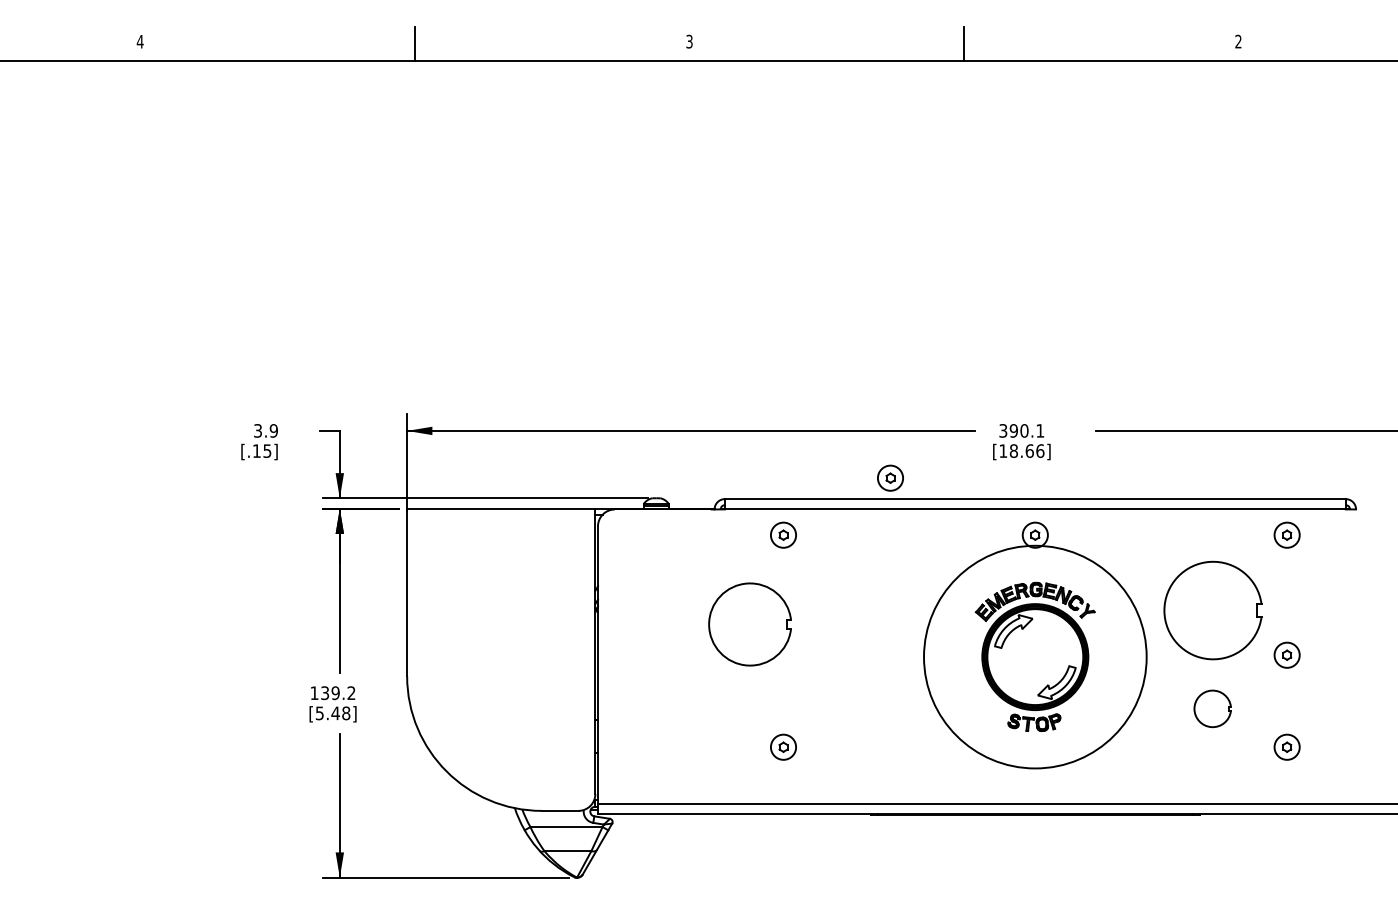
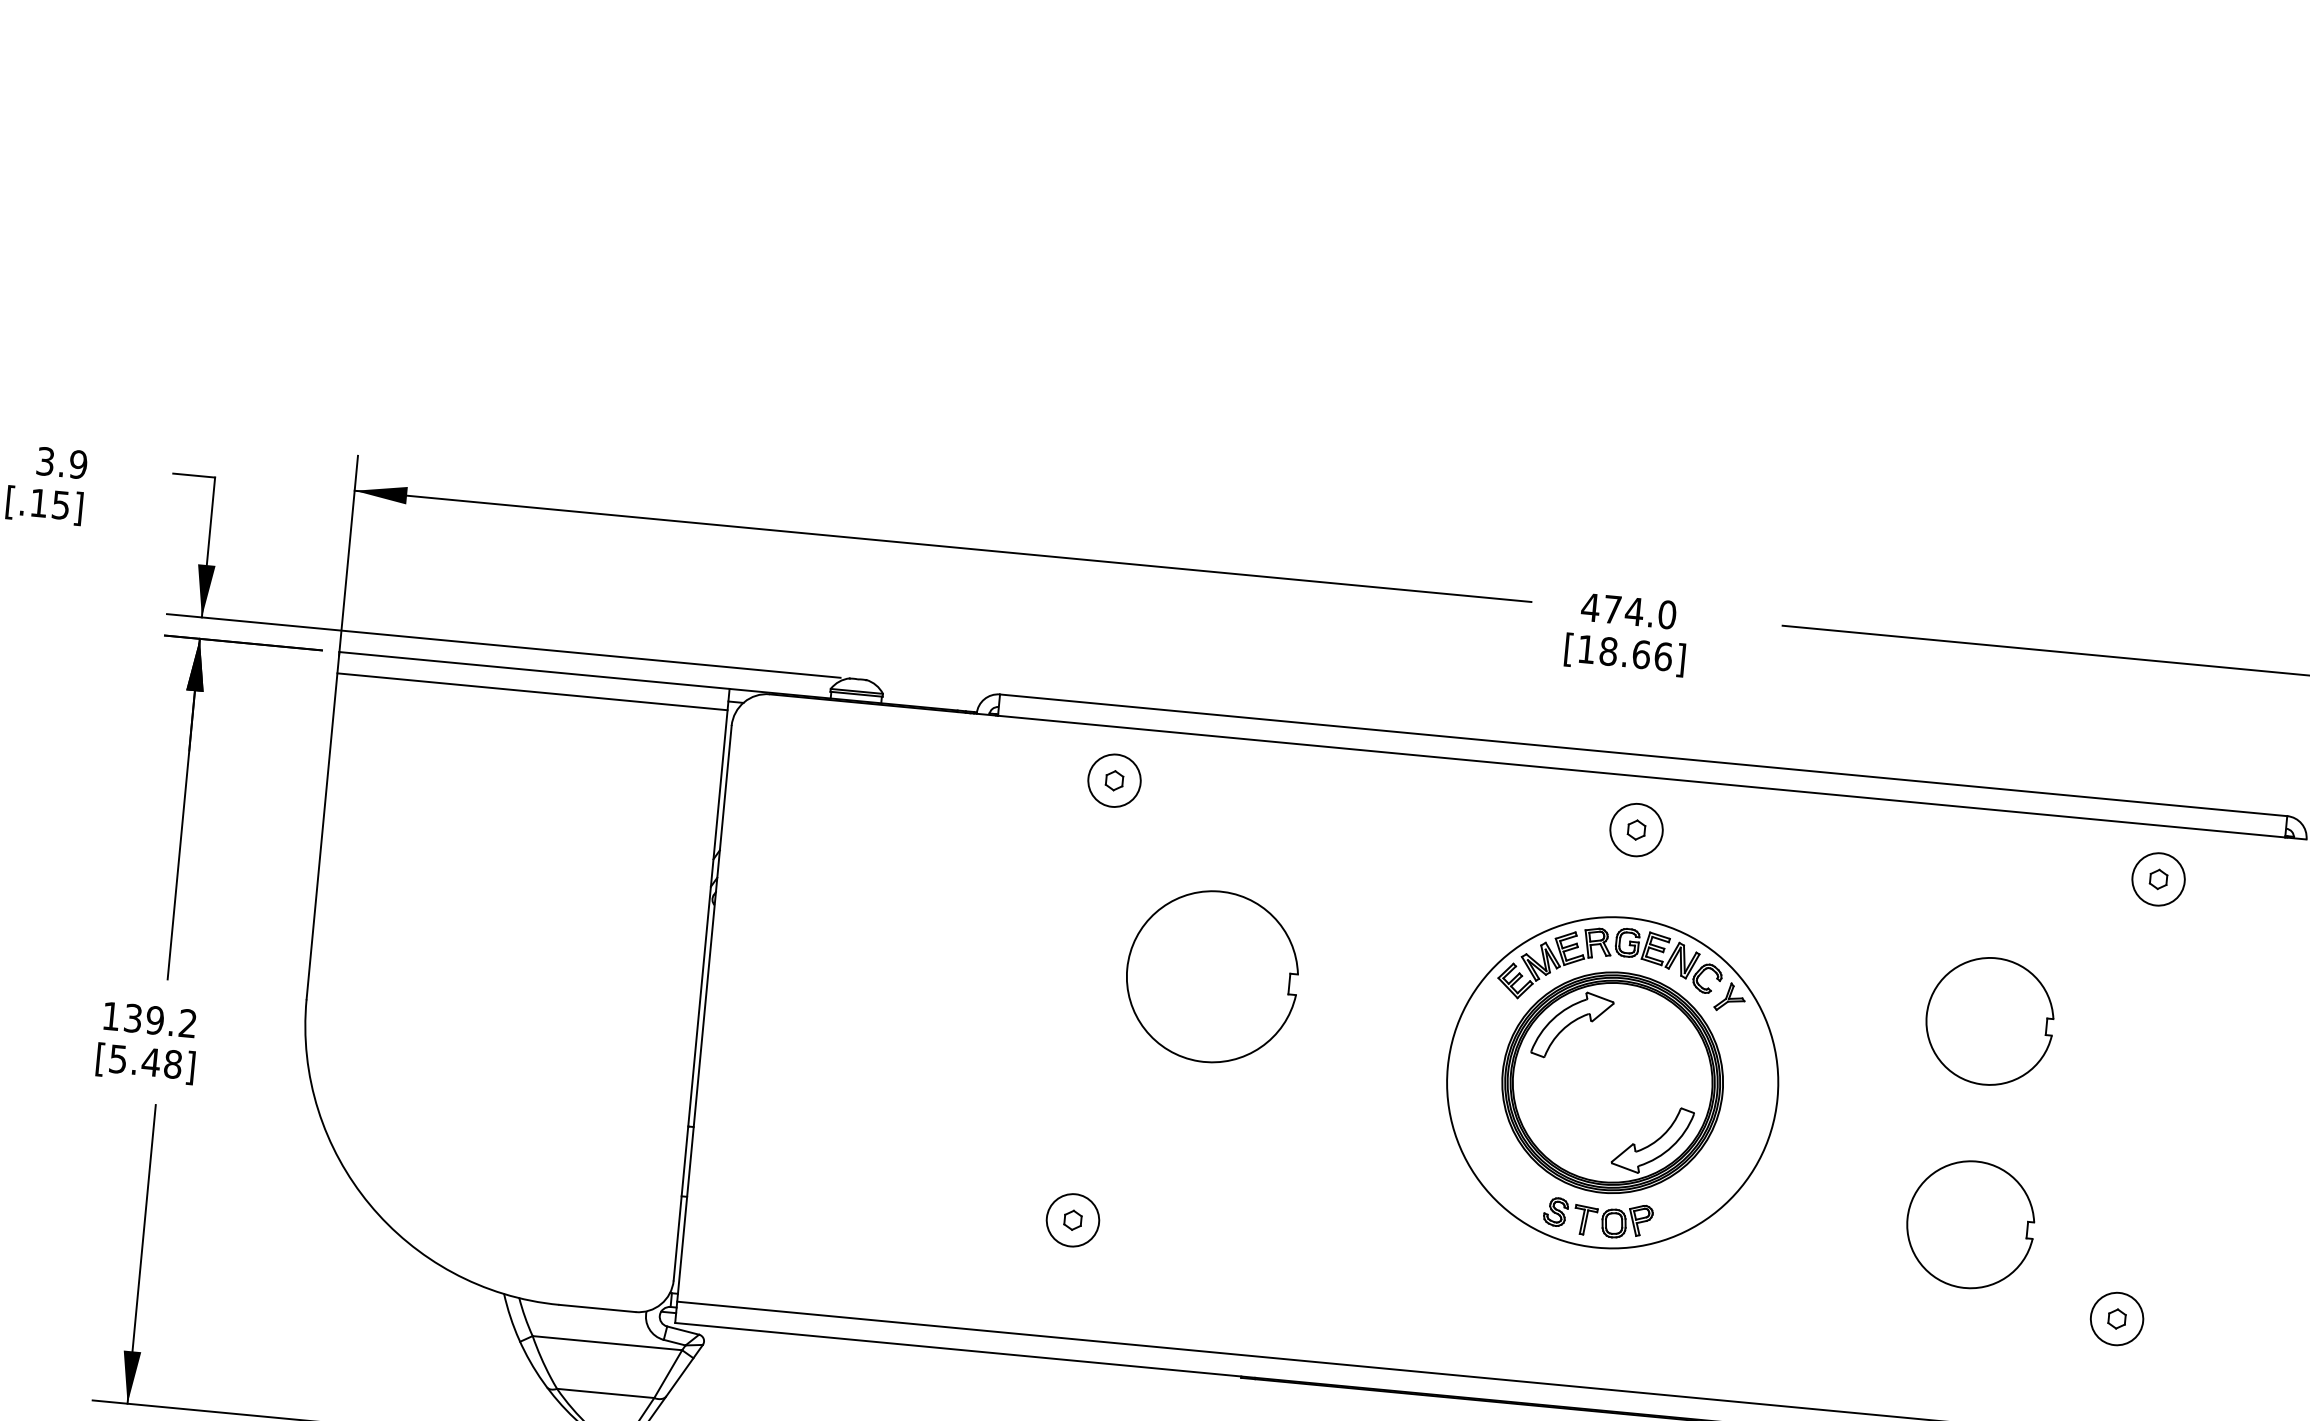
text: (1021, 430) -> (1628, 610), 390.1 -> 474.0
part: (890, 477) -> (1347, 682), removed
line: (501, 519) -> (532, 692), added
part: (1212, 610) -> (1989, 1020), size x0.62
part: (749, 624) -> (1211, 976), moved
part: (1286, 654) -> (2133, 1126), removed
circle: (1034, 656) -> (1611, 1081), size x0.71
part: (1212, 708) -> (1969, 1224), size x1.67

